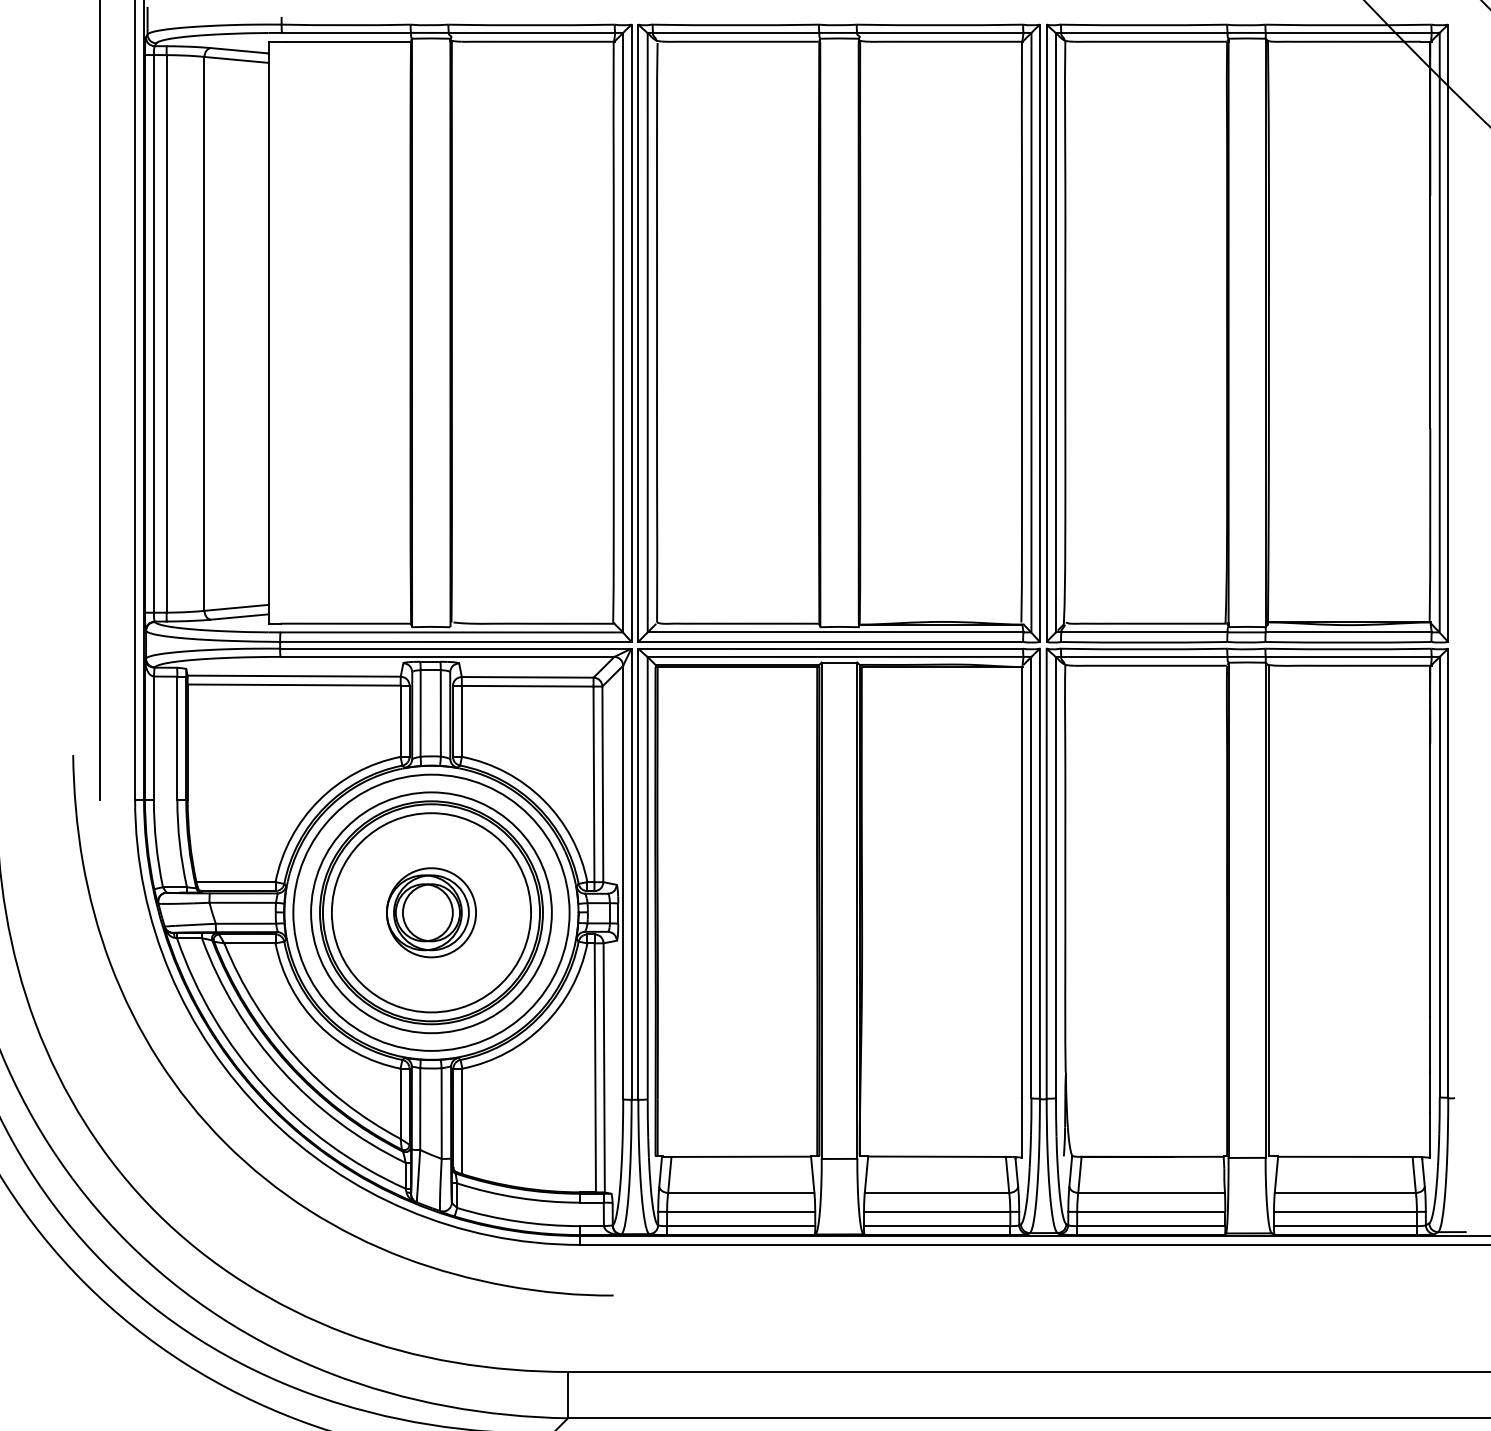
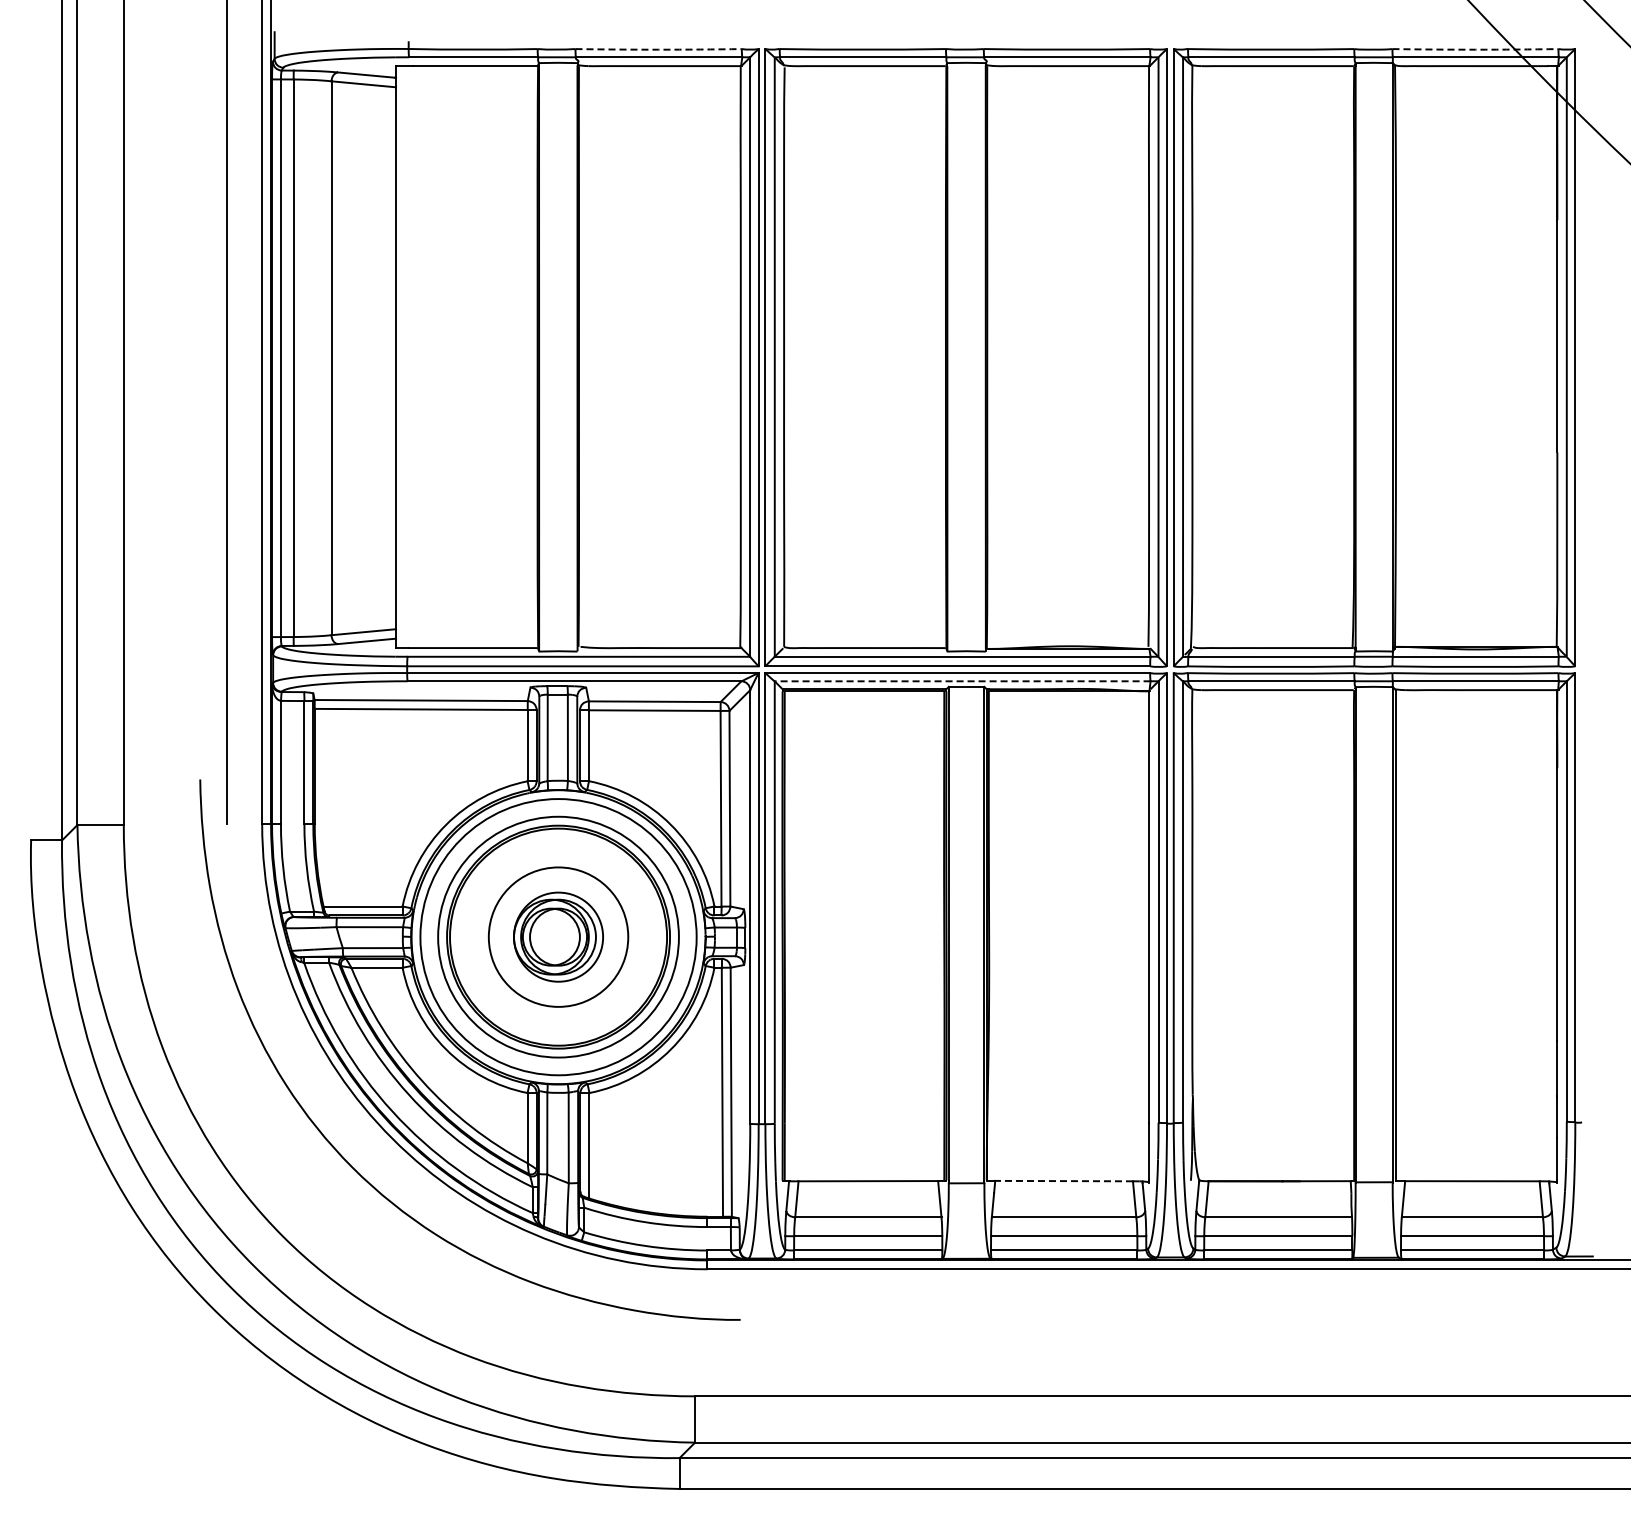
arc: (531, 25) -> (658, 49), solid -> dashed
arc: (1348, 25) -> (1475, 49), solid -> dashed
line: (835, 657) -> (962, 681), solid -> dashed
circle: (431, 912) -> (558, 936), size x0.7
line: (937, 1157) -> (1064, 1181), solid -> dashed

